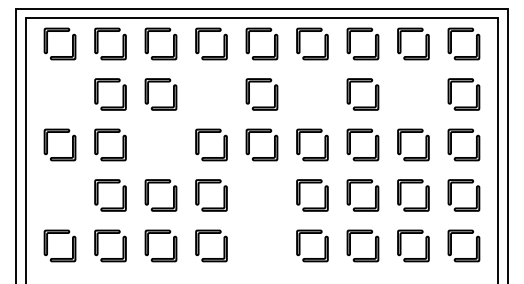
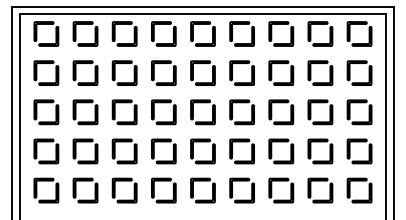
part: (59, 82) -> (45, 63), added
part: (211, 82) -> (163, 63), added
part: (312, 82) -> (242, 63), added
part: (413, 82) -> (320, 63), added
part: (160, 132) -> (124, 102), added
part: (59, 183) -> (45, 142), added
part: (261, 183) -> (202, 142), added
part: (261, 233) -> (202, 180), added

